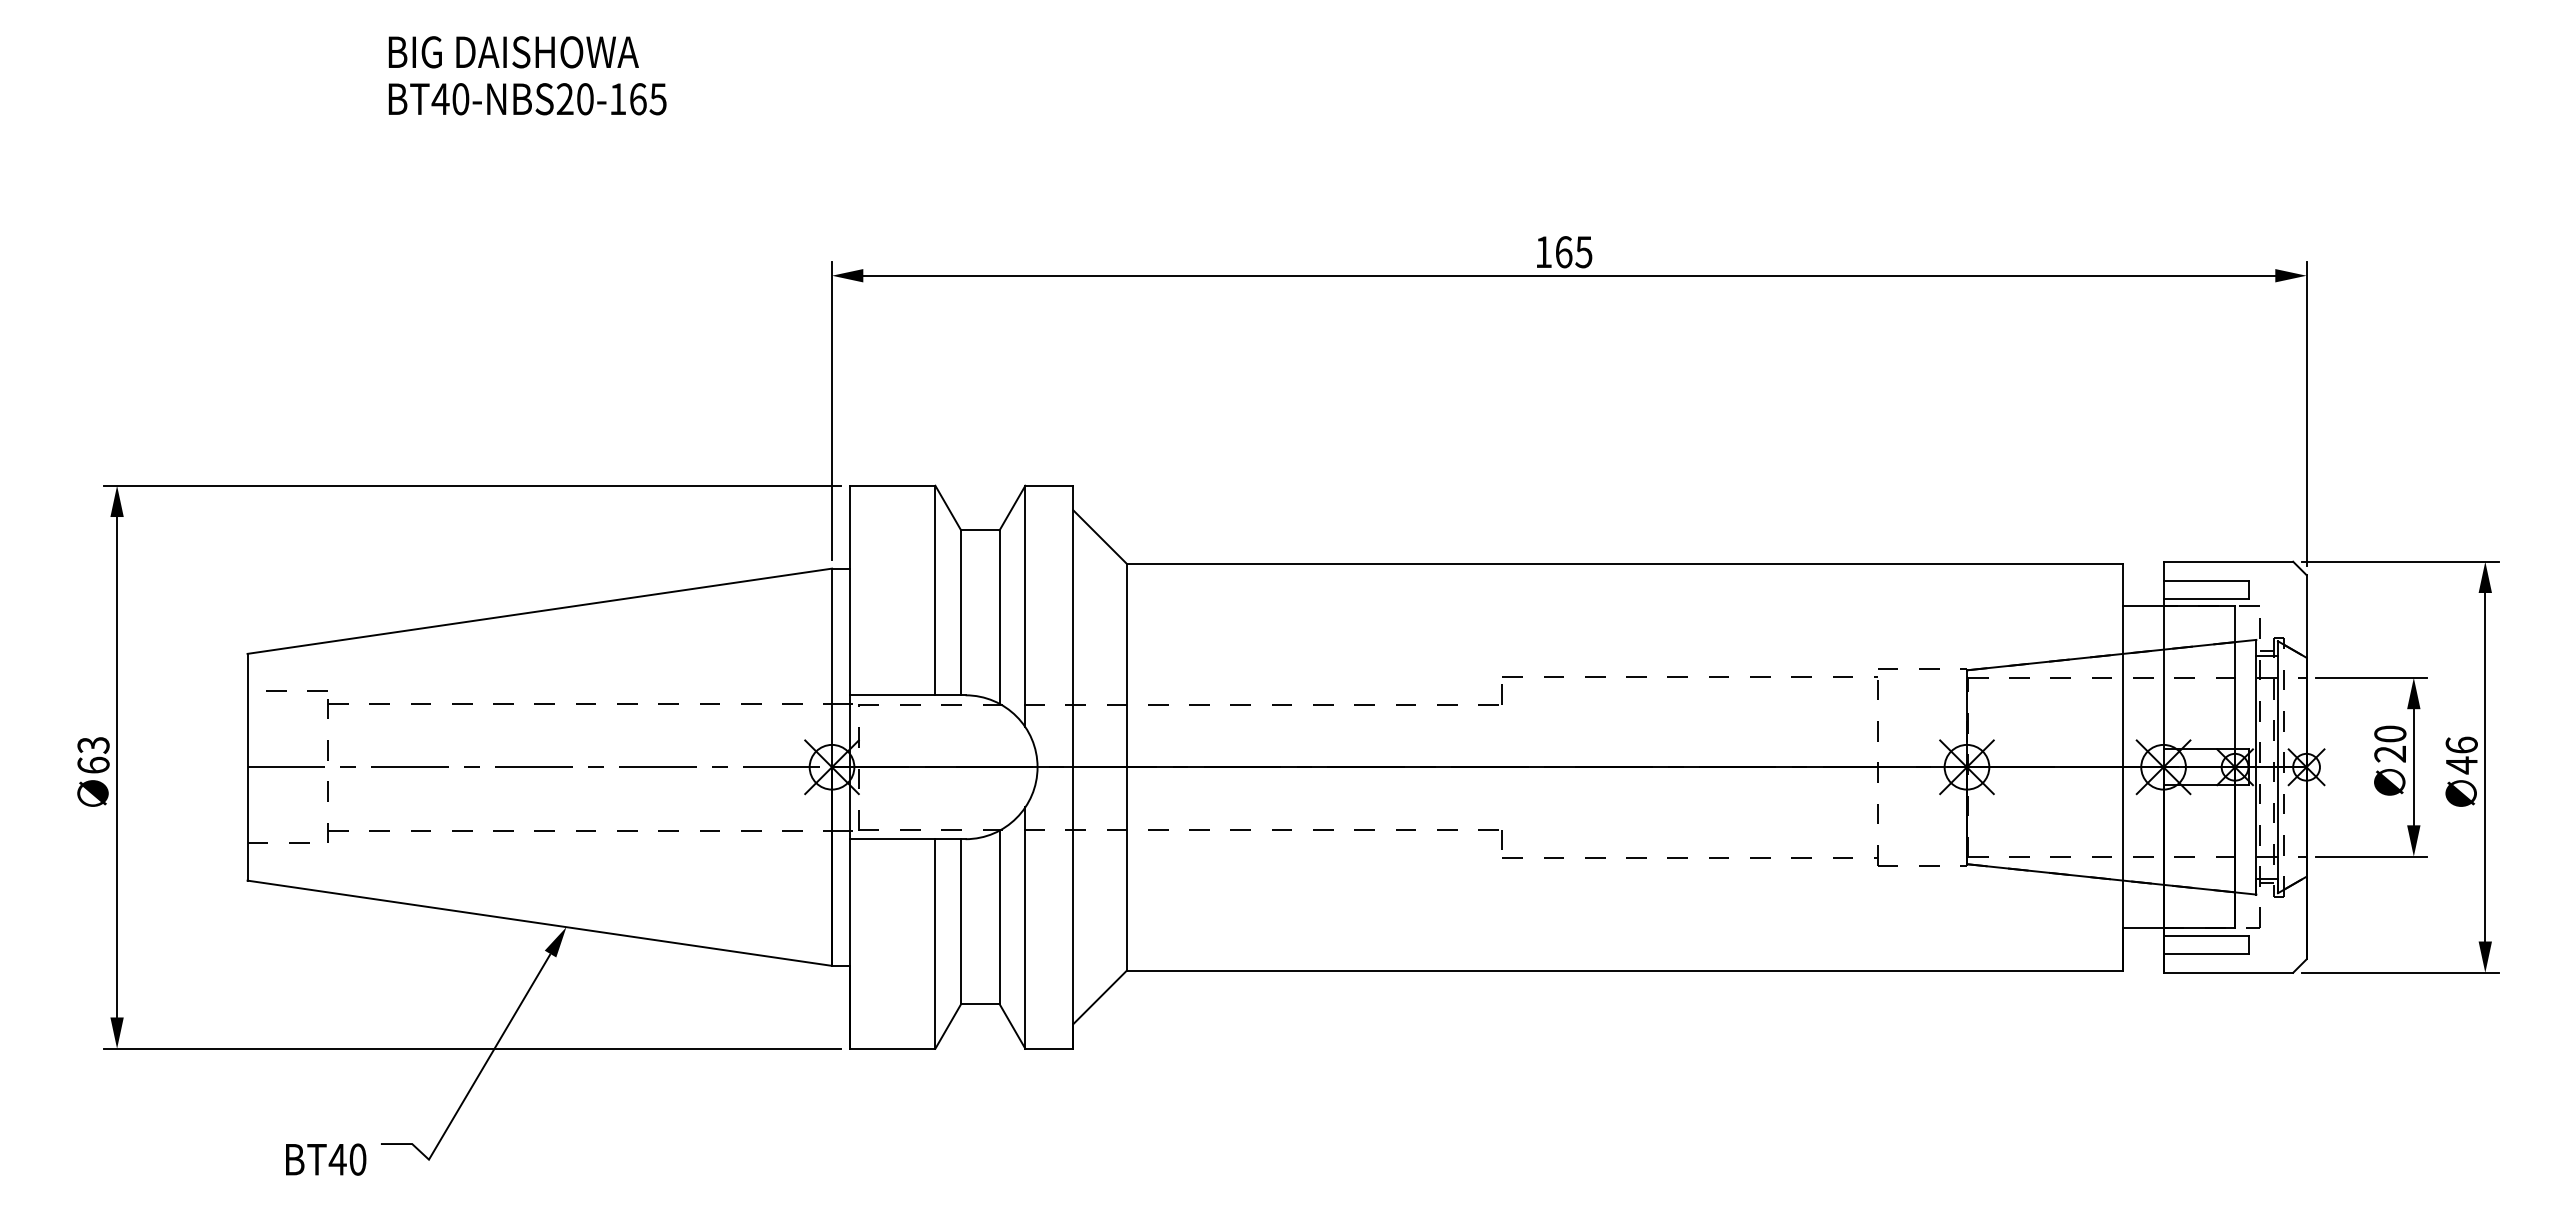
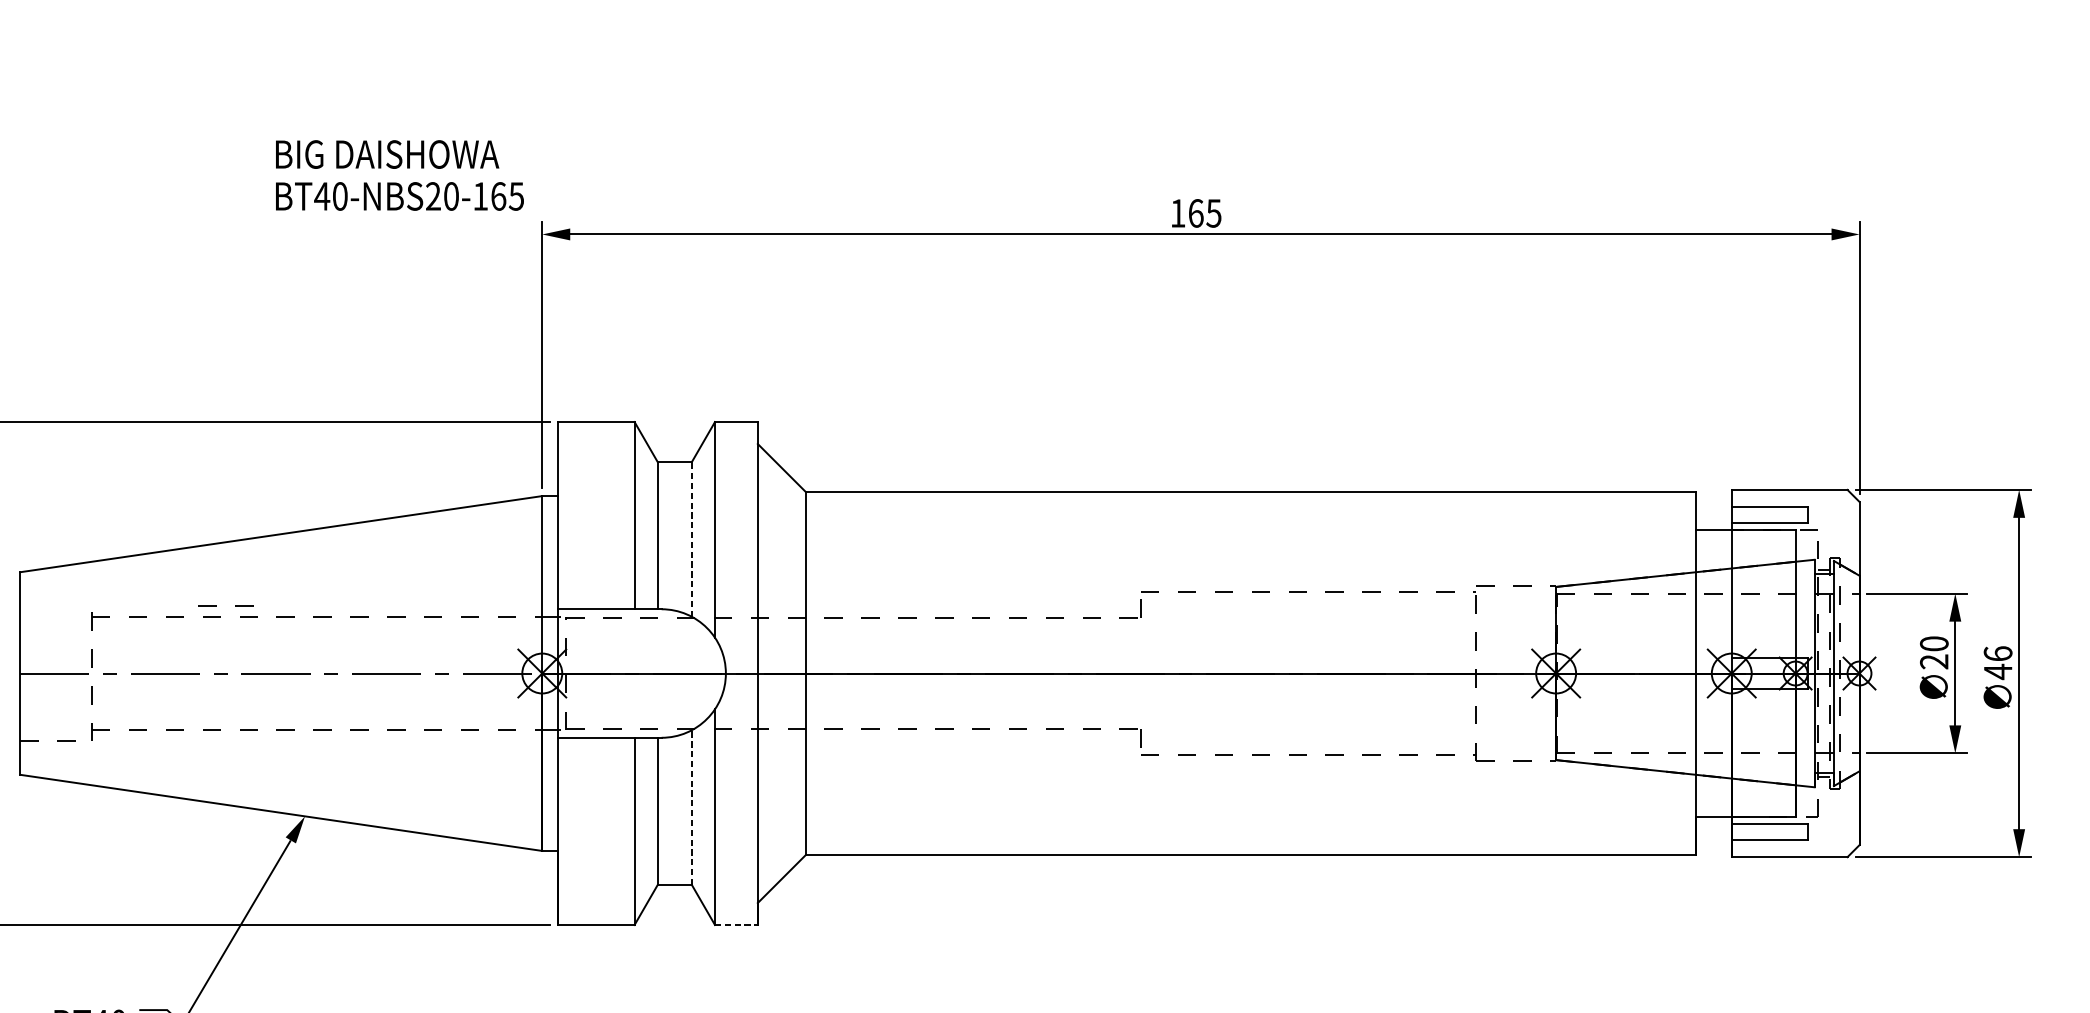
text: (527, 75) -> (399, 175), moved
line: (999, 617) -> (691, 539), solid -> dashed
line: (286, 690) -> (216, 604), moved
line: (999, 917) -> (691, 807), solid -> dashed
line: (1049, 1048) -> (736, 924), solid -> dashed

